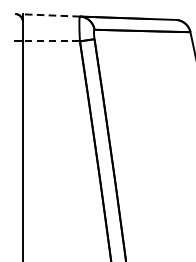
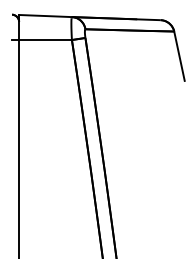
line: (51, 15) -> (45, 16), dashed -> solid
line: (51, 41) -> (45, 40), dashed -> solid

